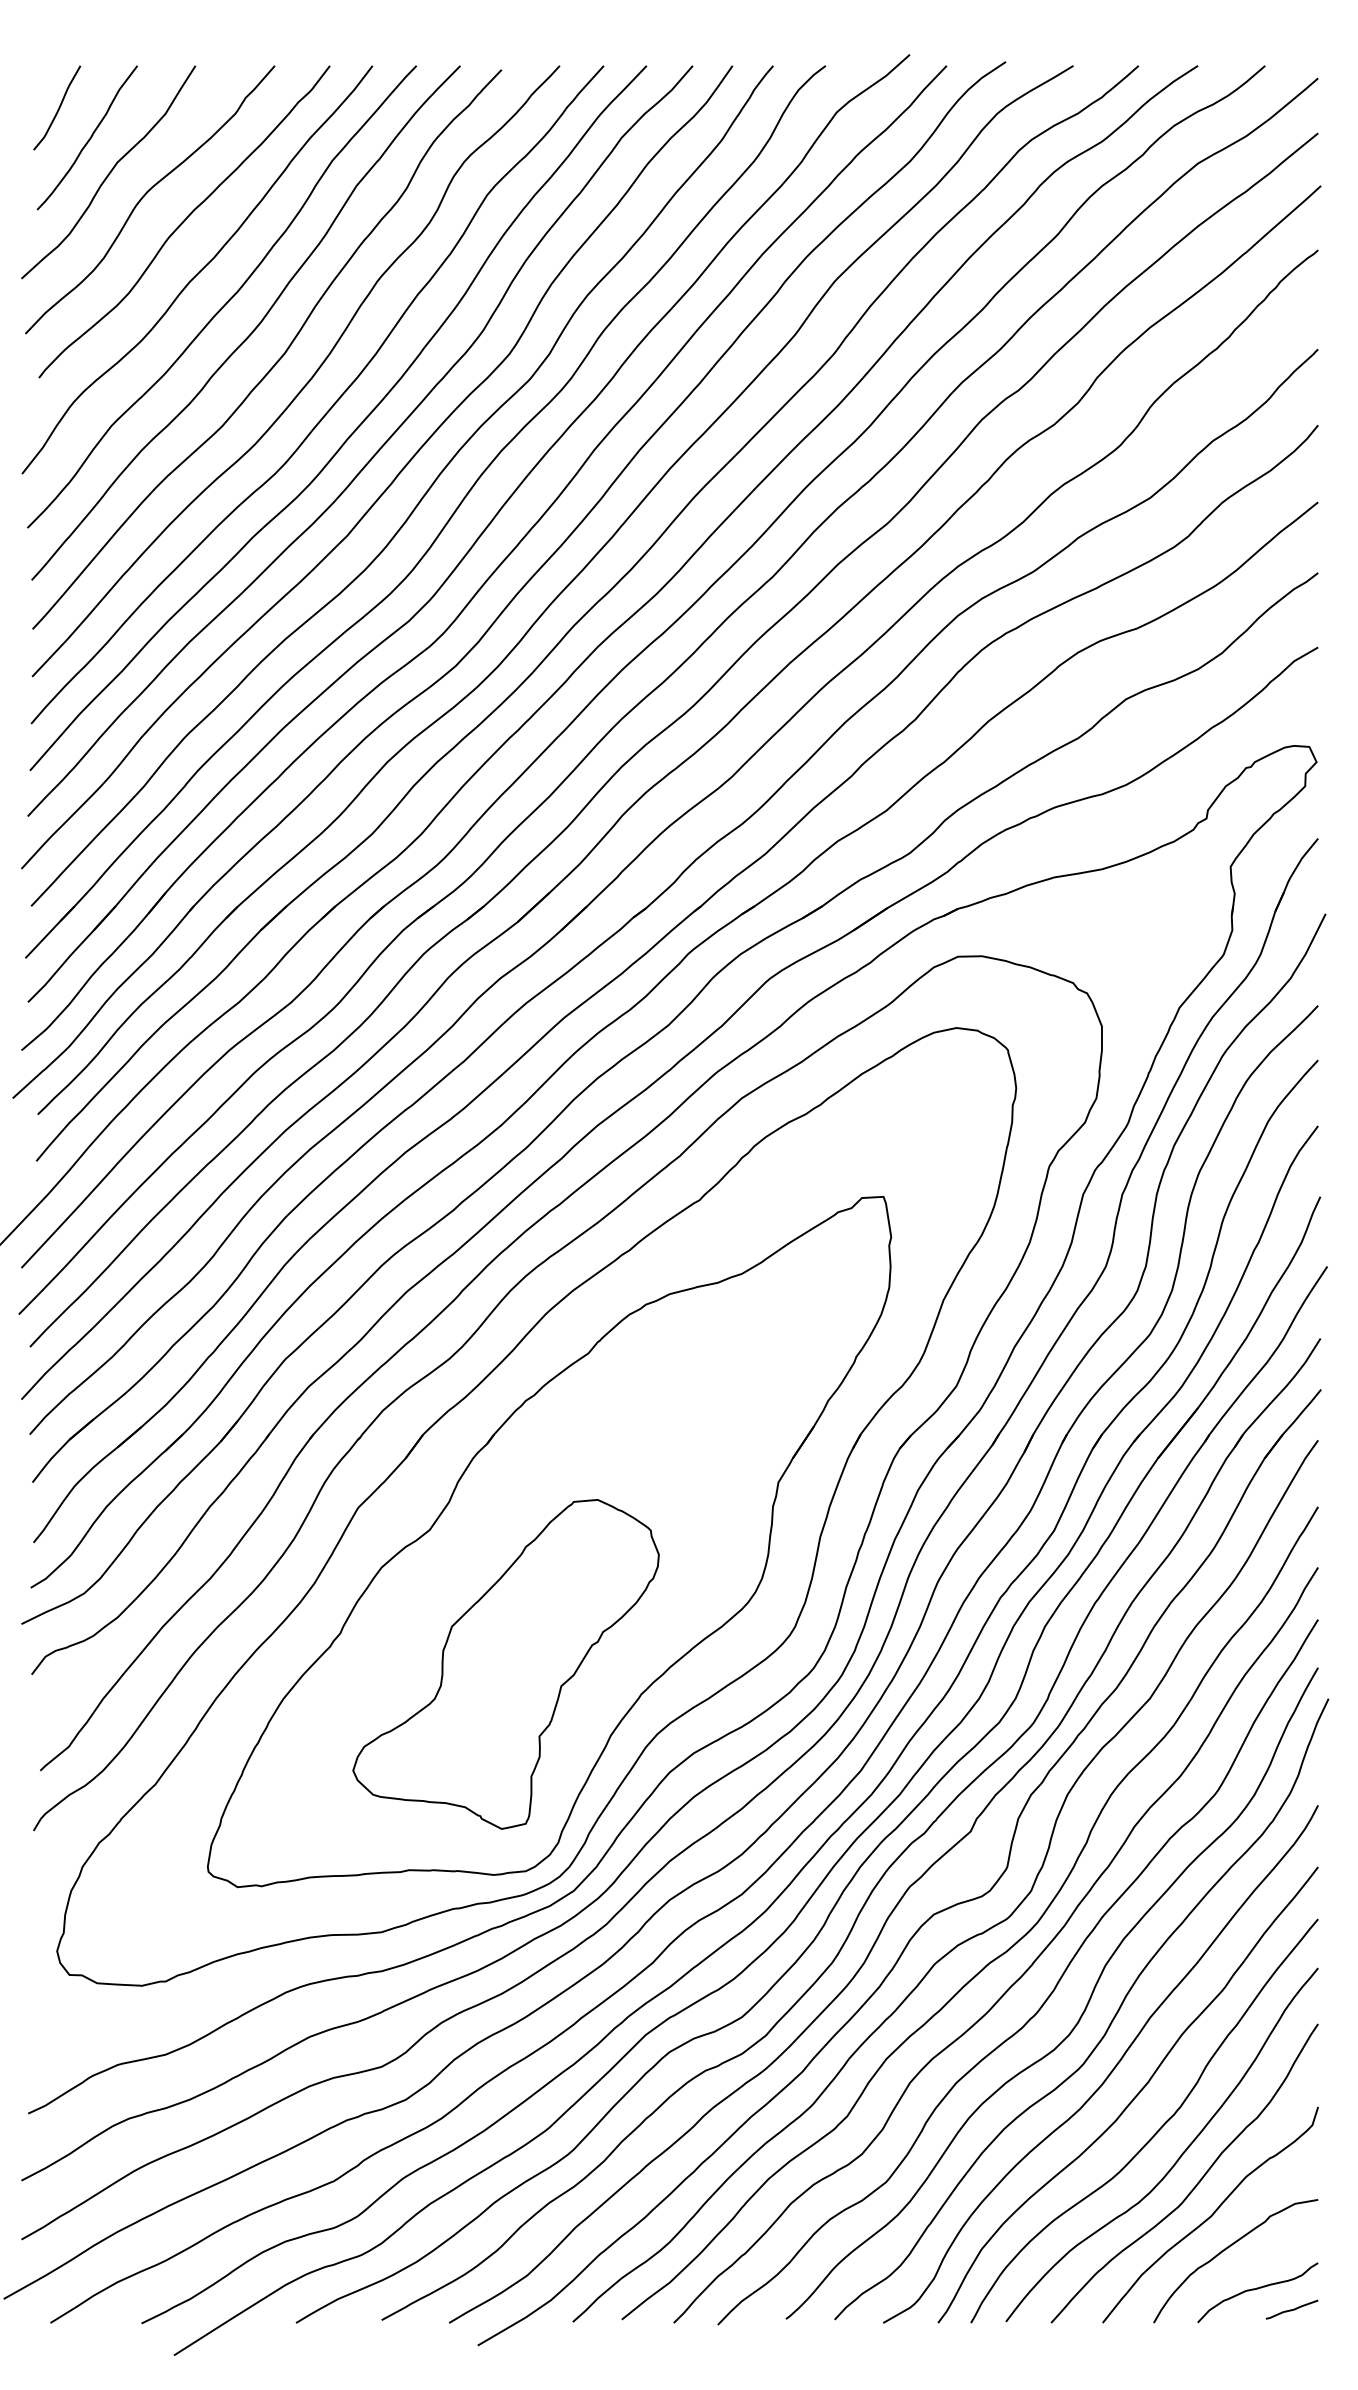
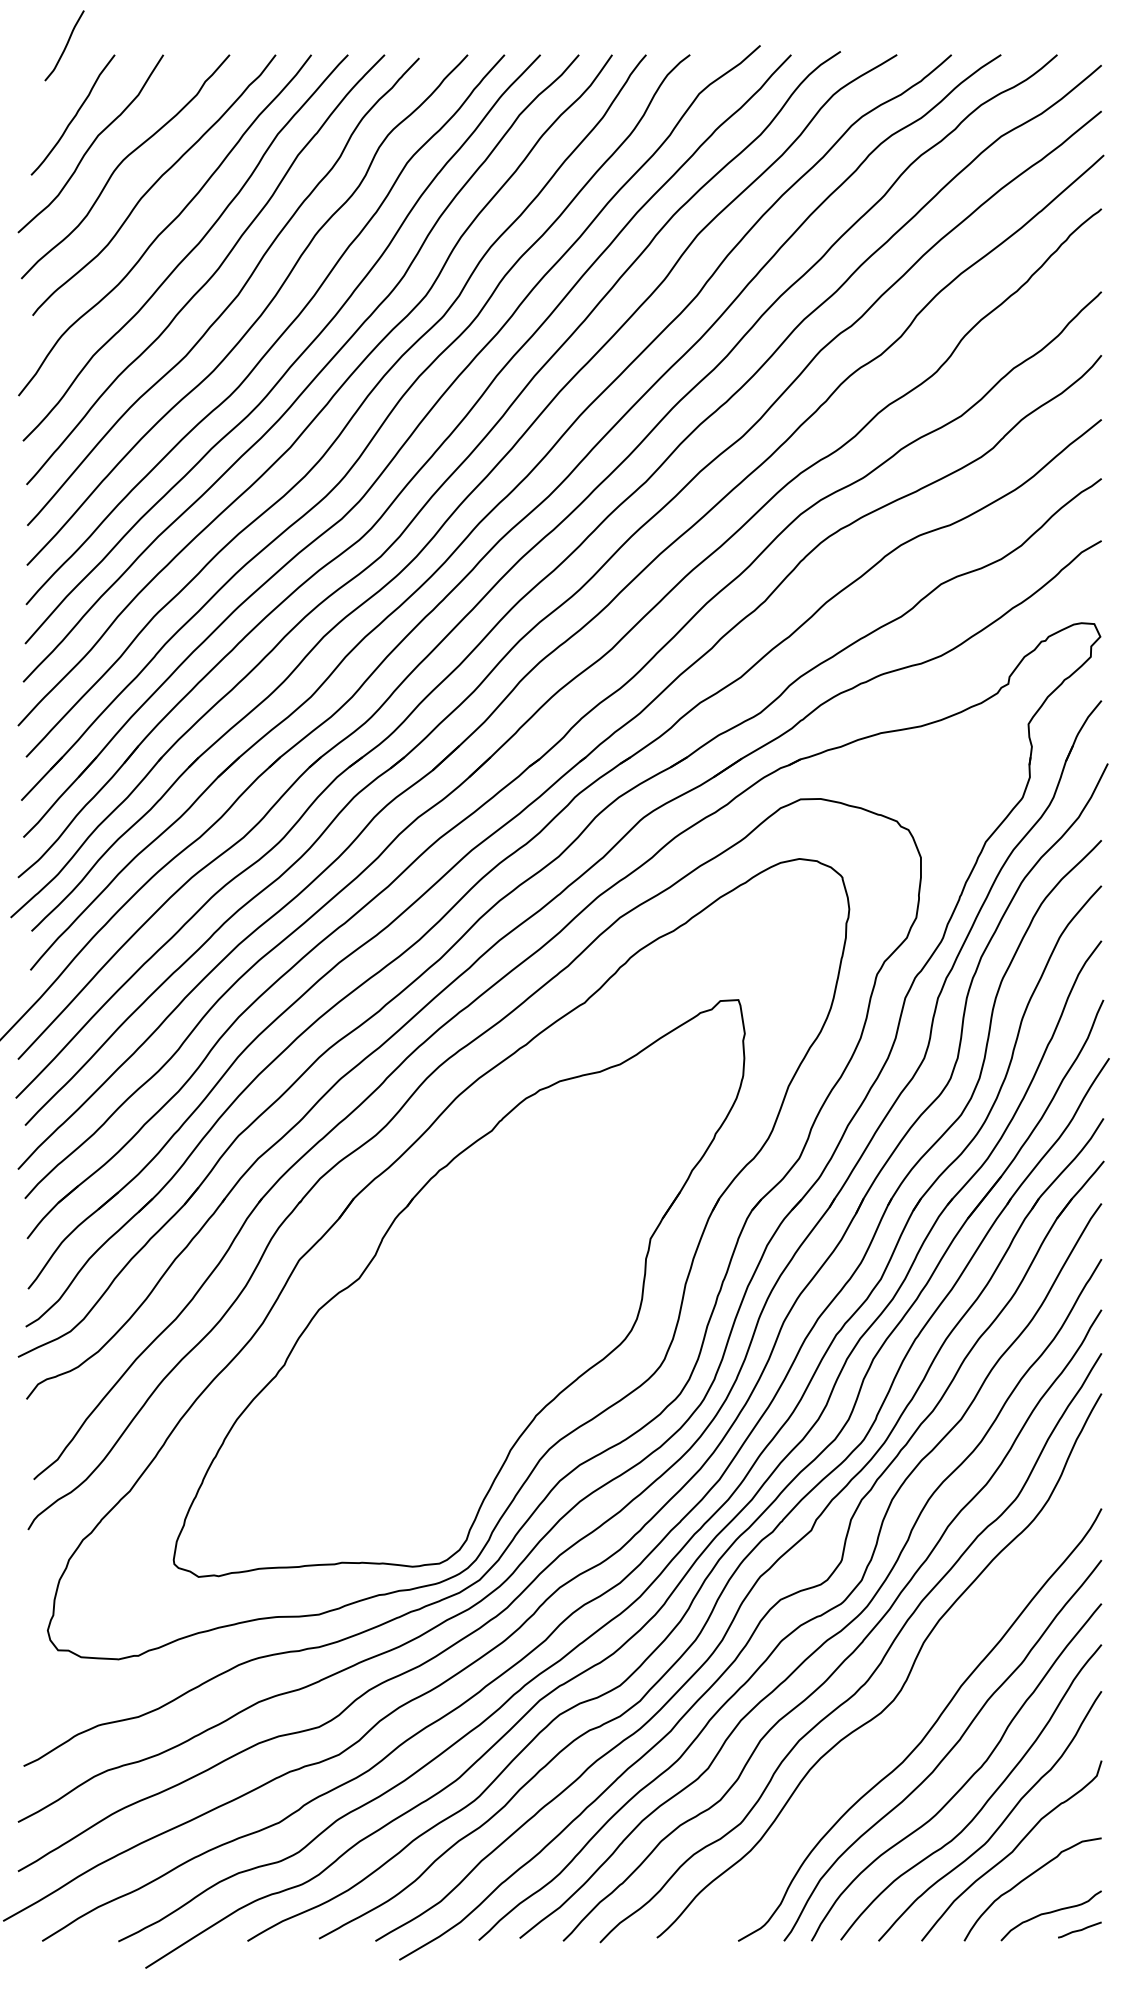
curve: (58, 107) -> (65, 45), moved
part: (505, 1664) -> (422, 1390), removed
curve: (1108, 2025) -> (926, 1692), removed

